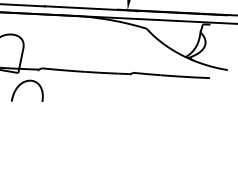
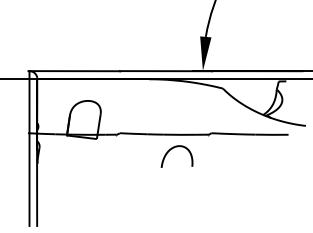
curve: (23, 83) -> (172, 149), moved

